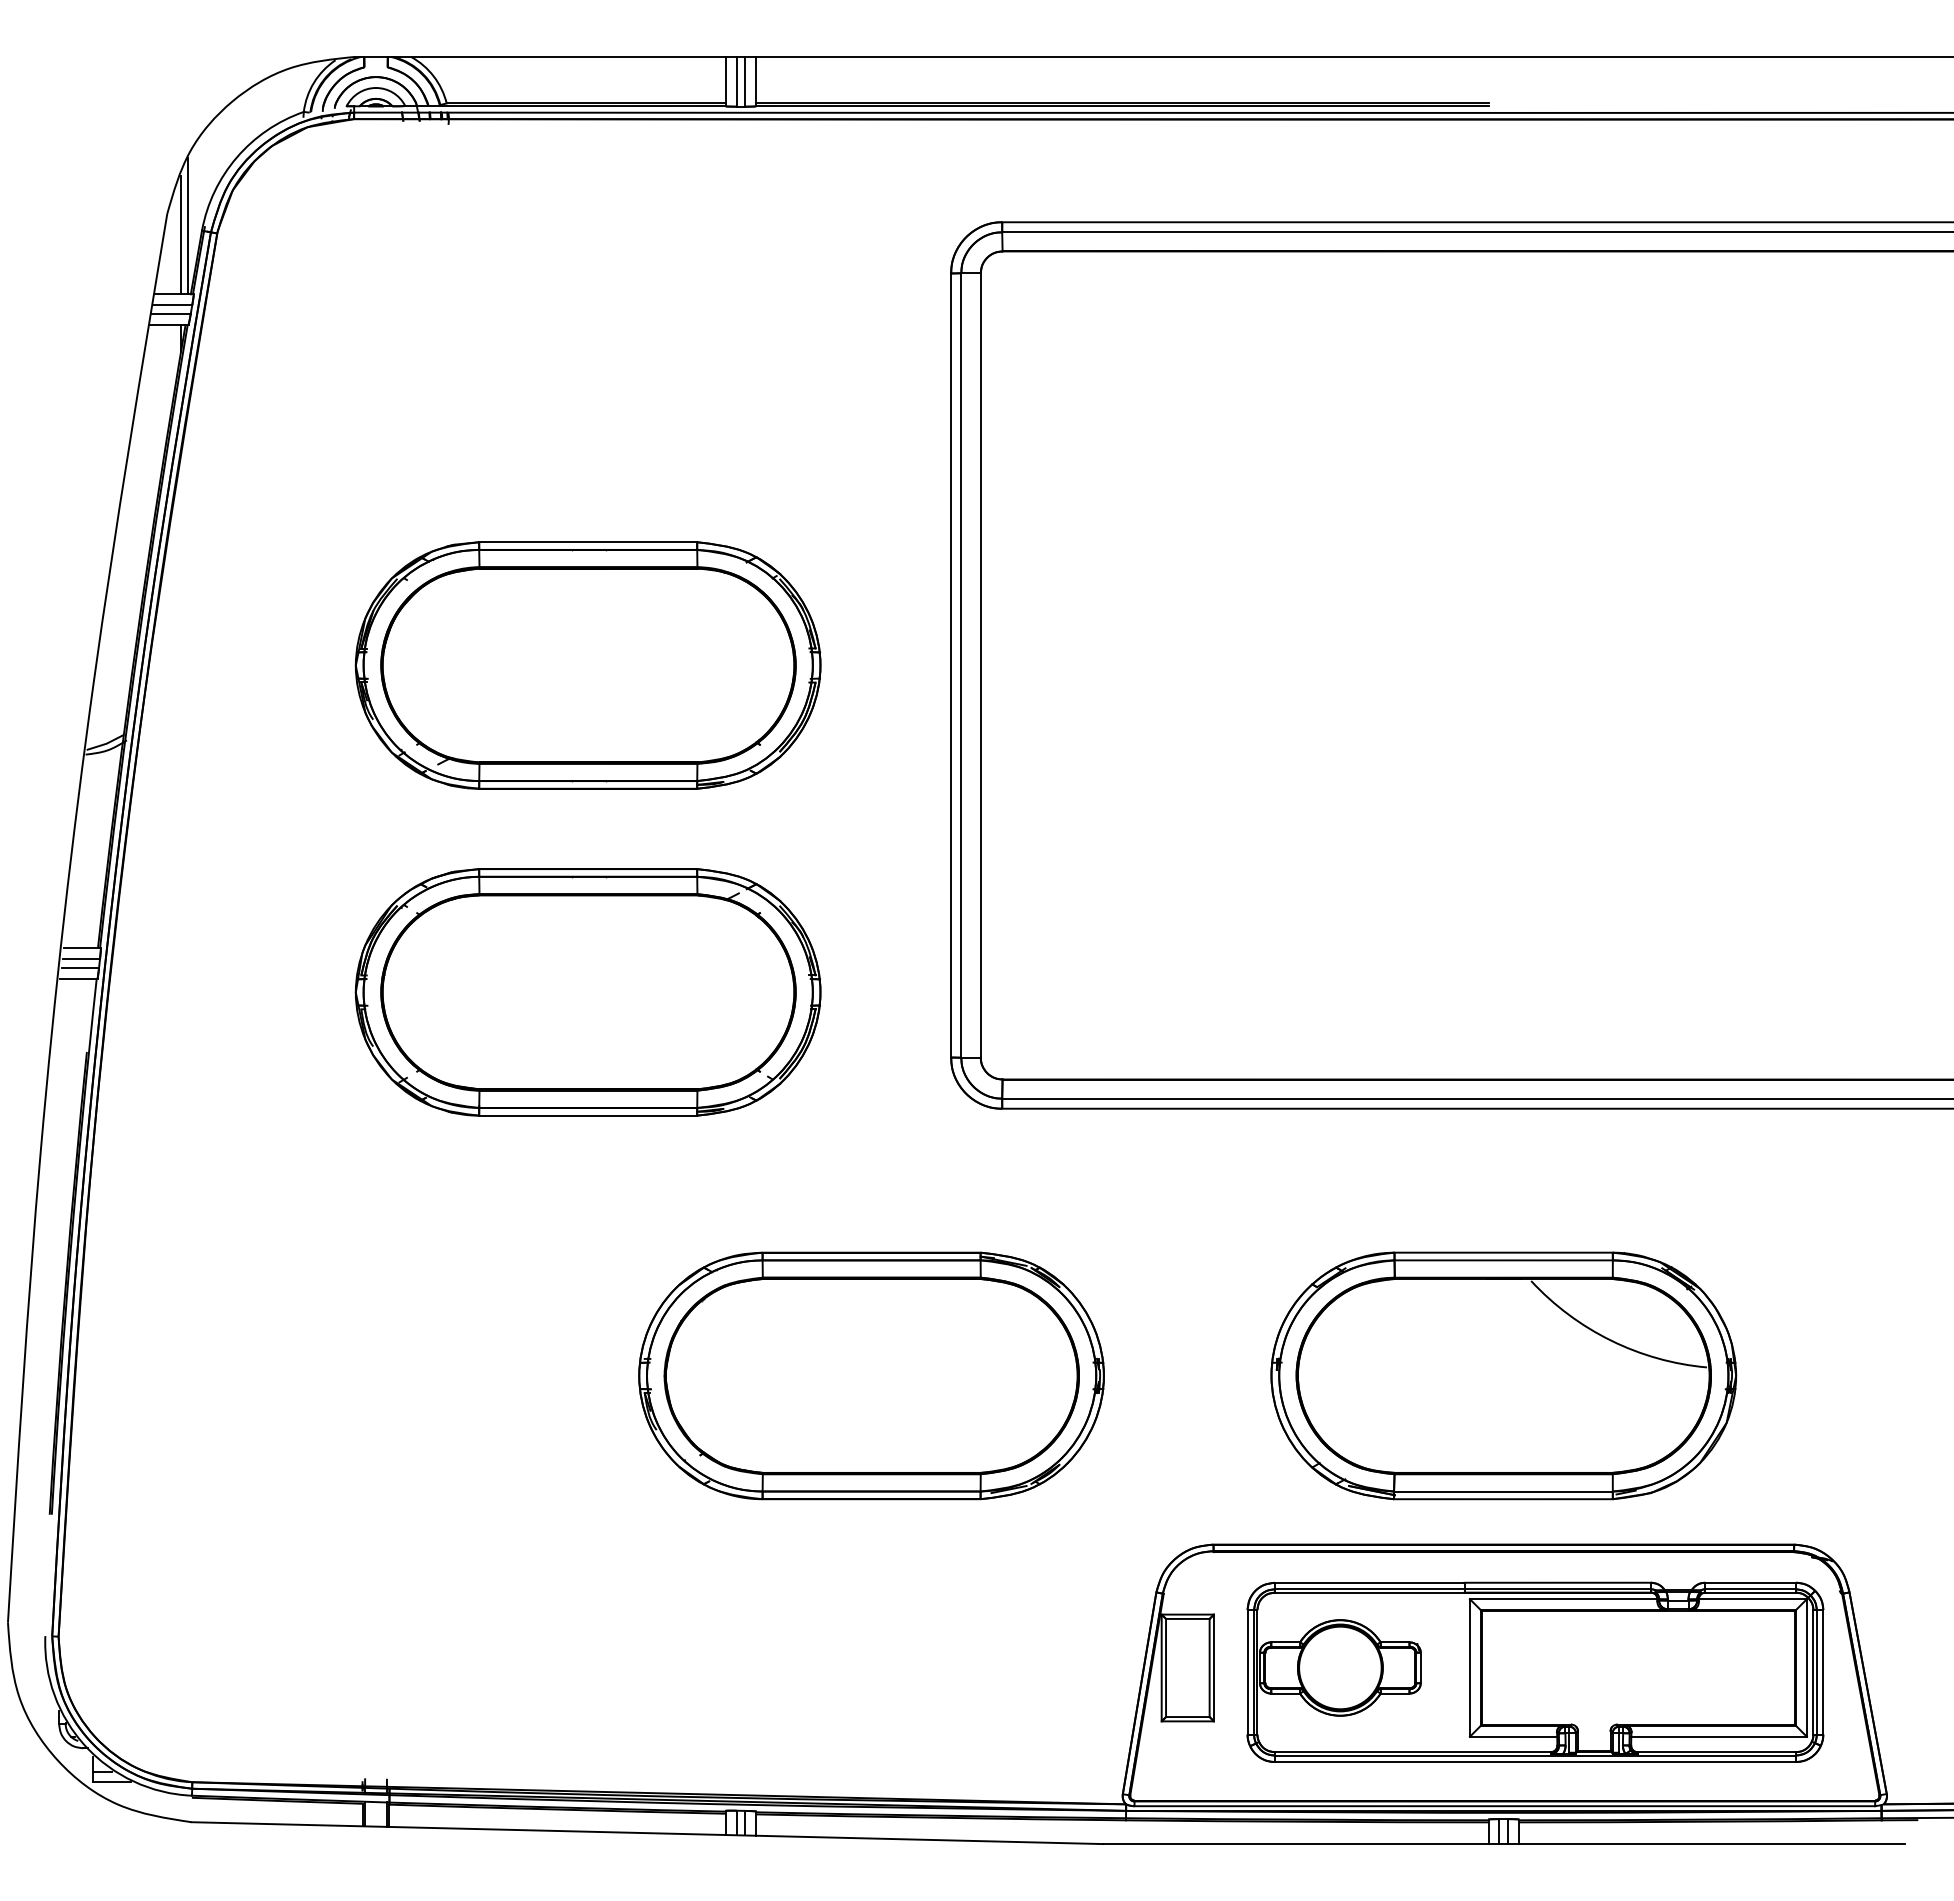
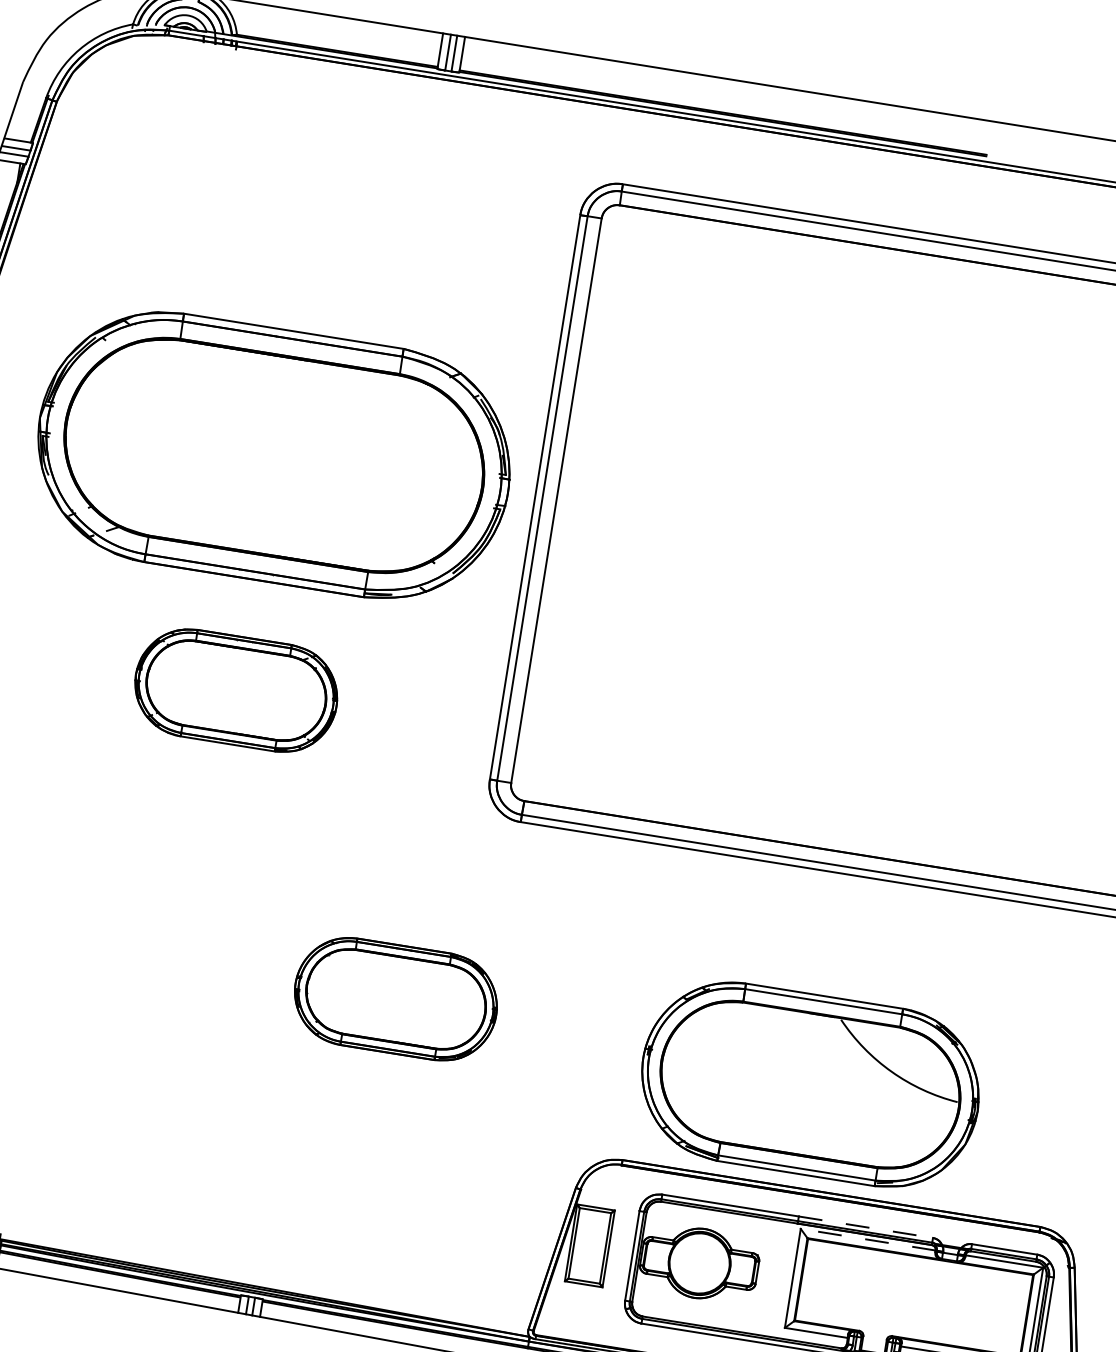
line: (187, 226) -> (36, 93), removed
line: (181, 234) -> (30, 98), removed
part: (587, 665) -> (273, 455), size x1.4
part: (587, 992) -> (235, 690), size x0.6
part: (871, 1375) -> (395, 998), size x0.6
part: (1503, 1375) -> (810, 1084), moved
line: (1558, 1582) -> (866, 1227), solid -> dashed
line: (1563, 1599) -> (868, 1239), solid -> dashed

